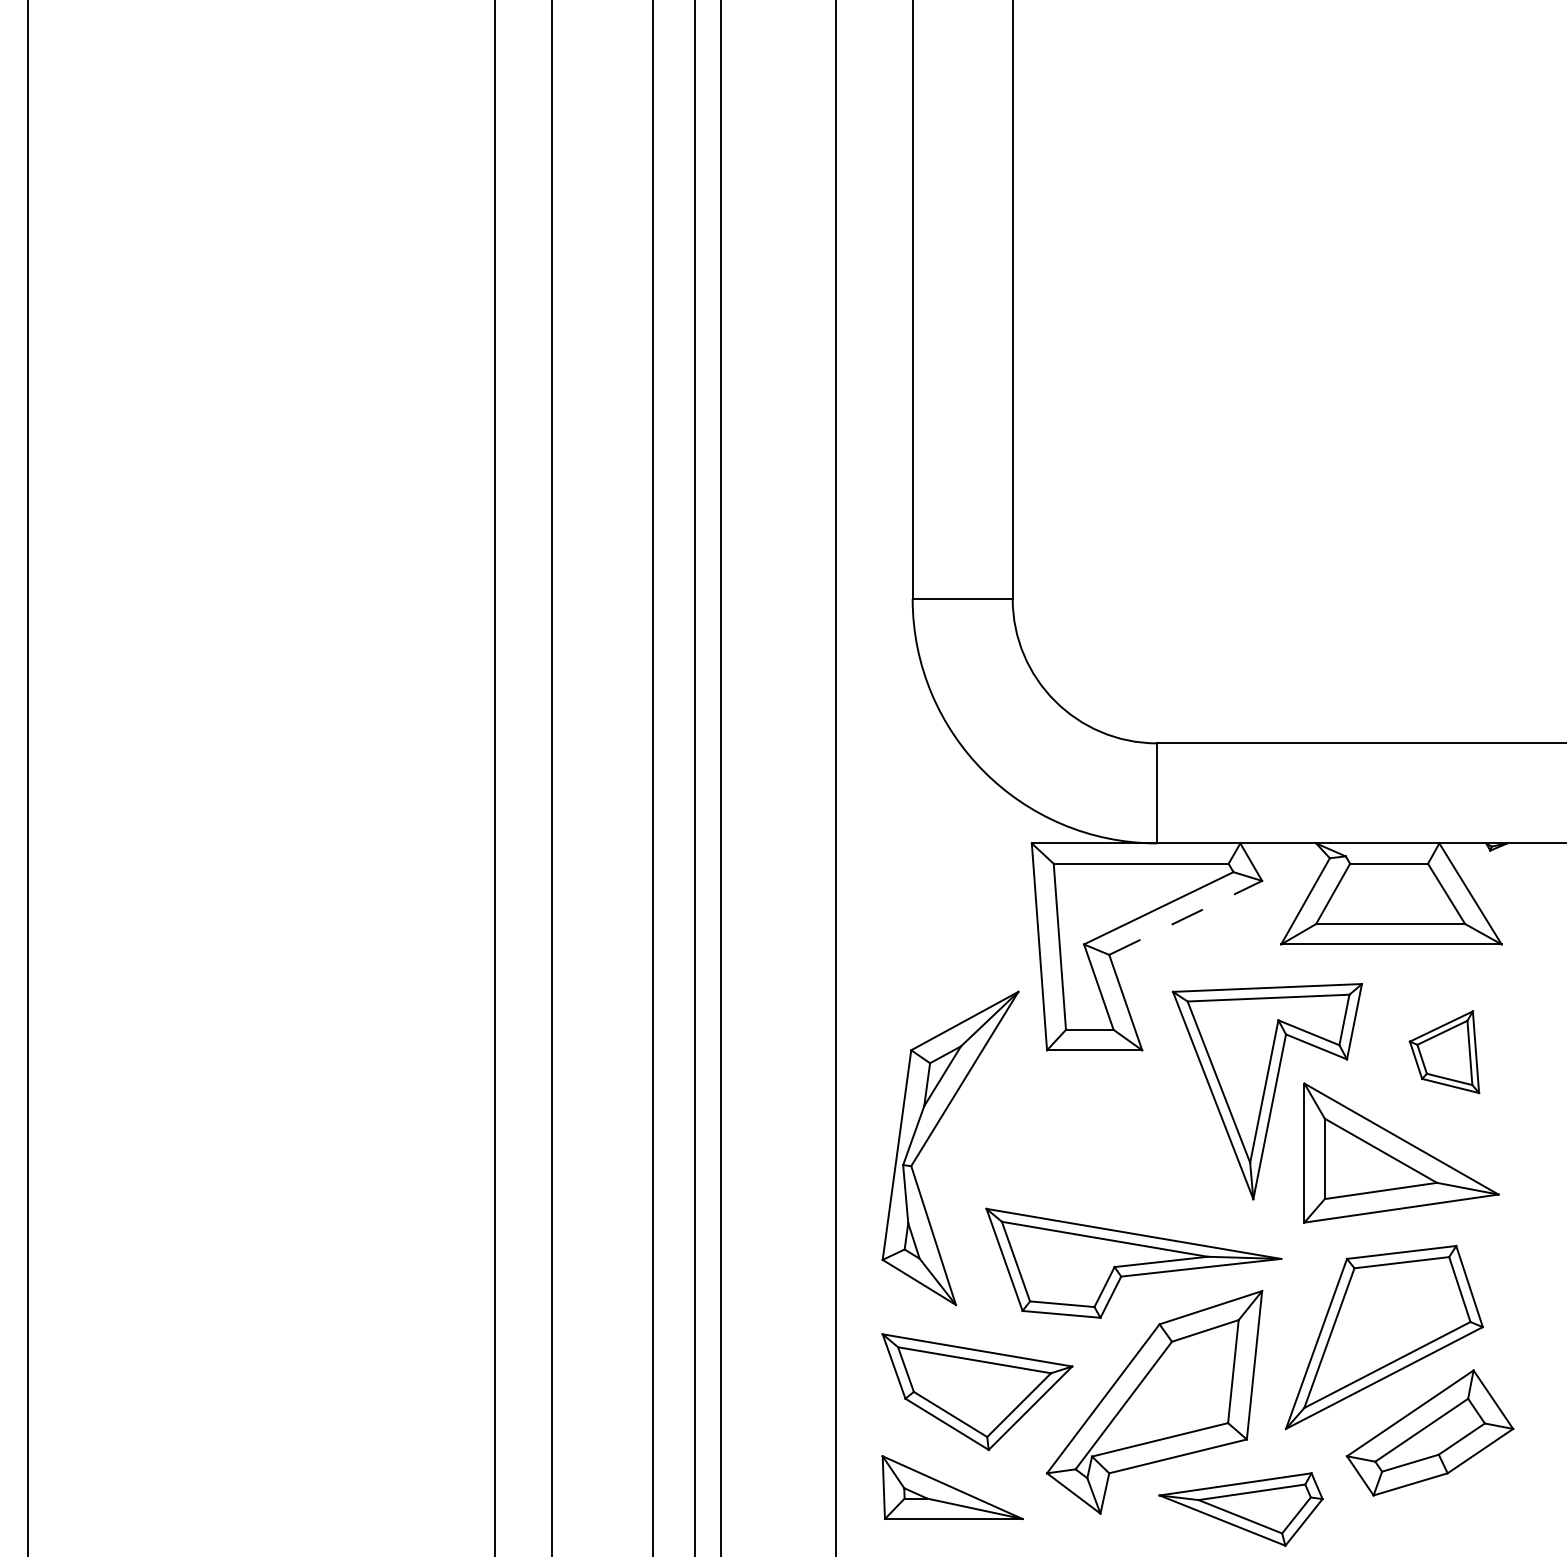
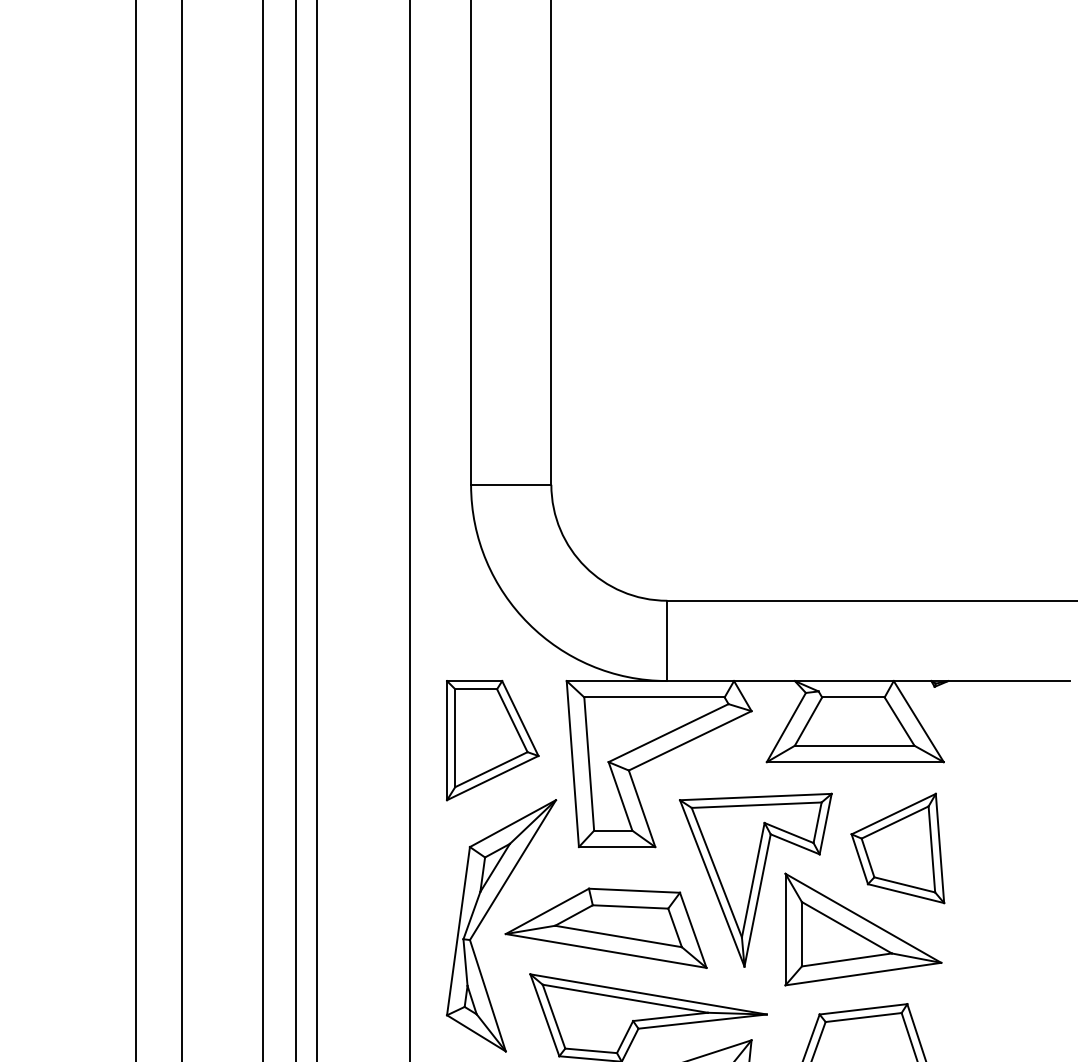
part: (939, 917) -> (492, 740), added
line: (1185, 917) -> (690, 740), dashed -> solid
part: (1444, 1052) -> (897, 848), size x1.67
part: (1080, 1151) -> (605, 928), added

